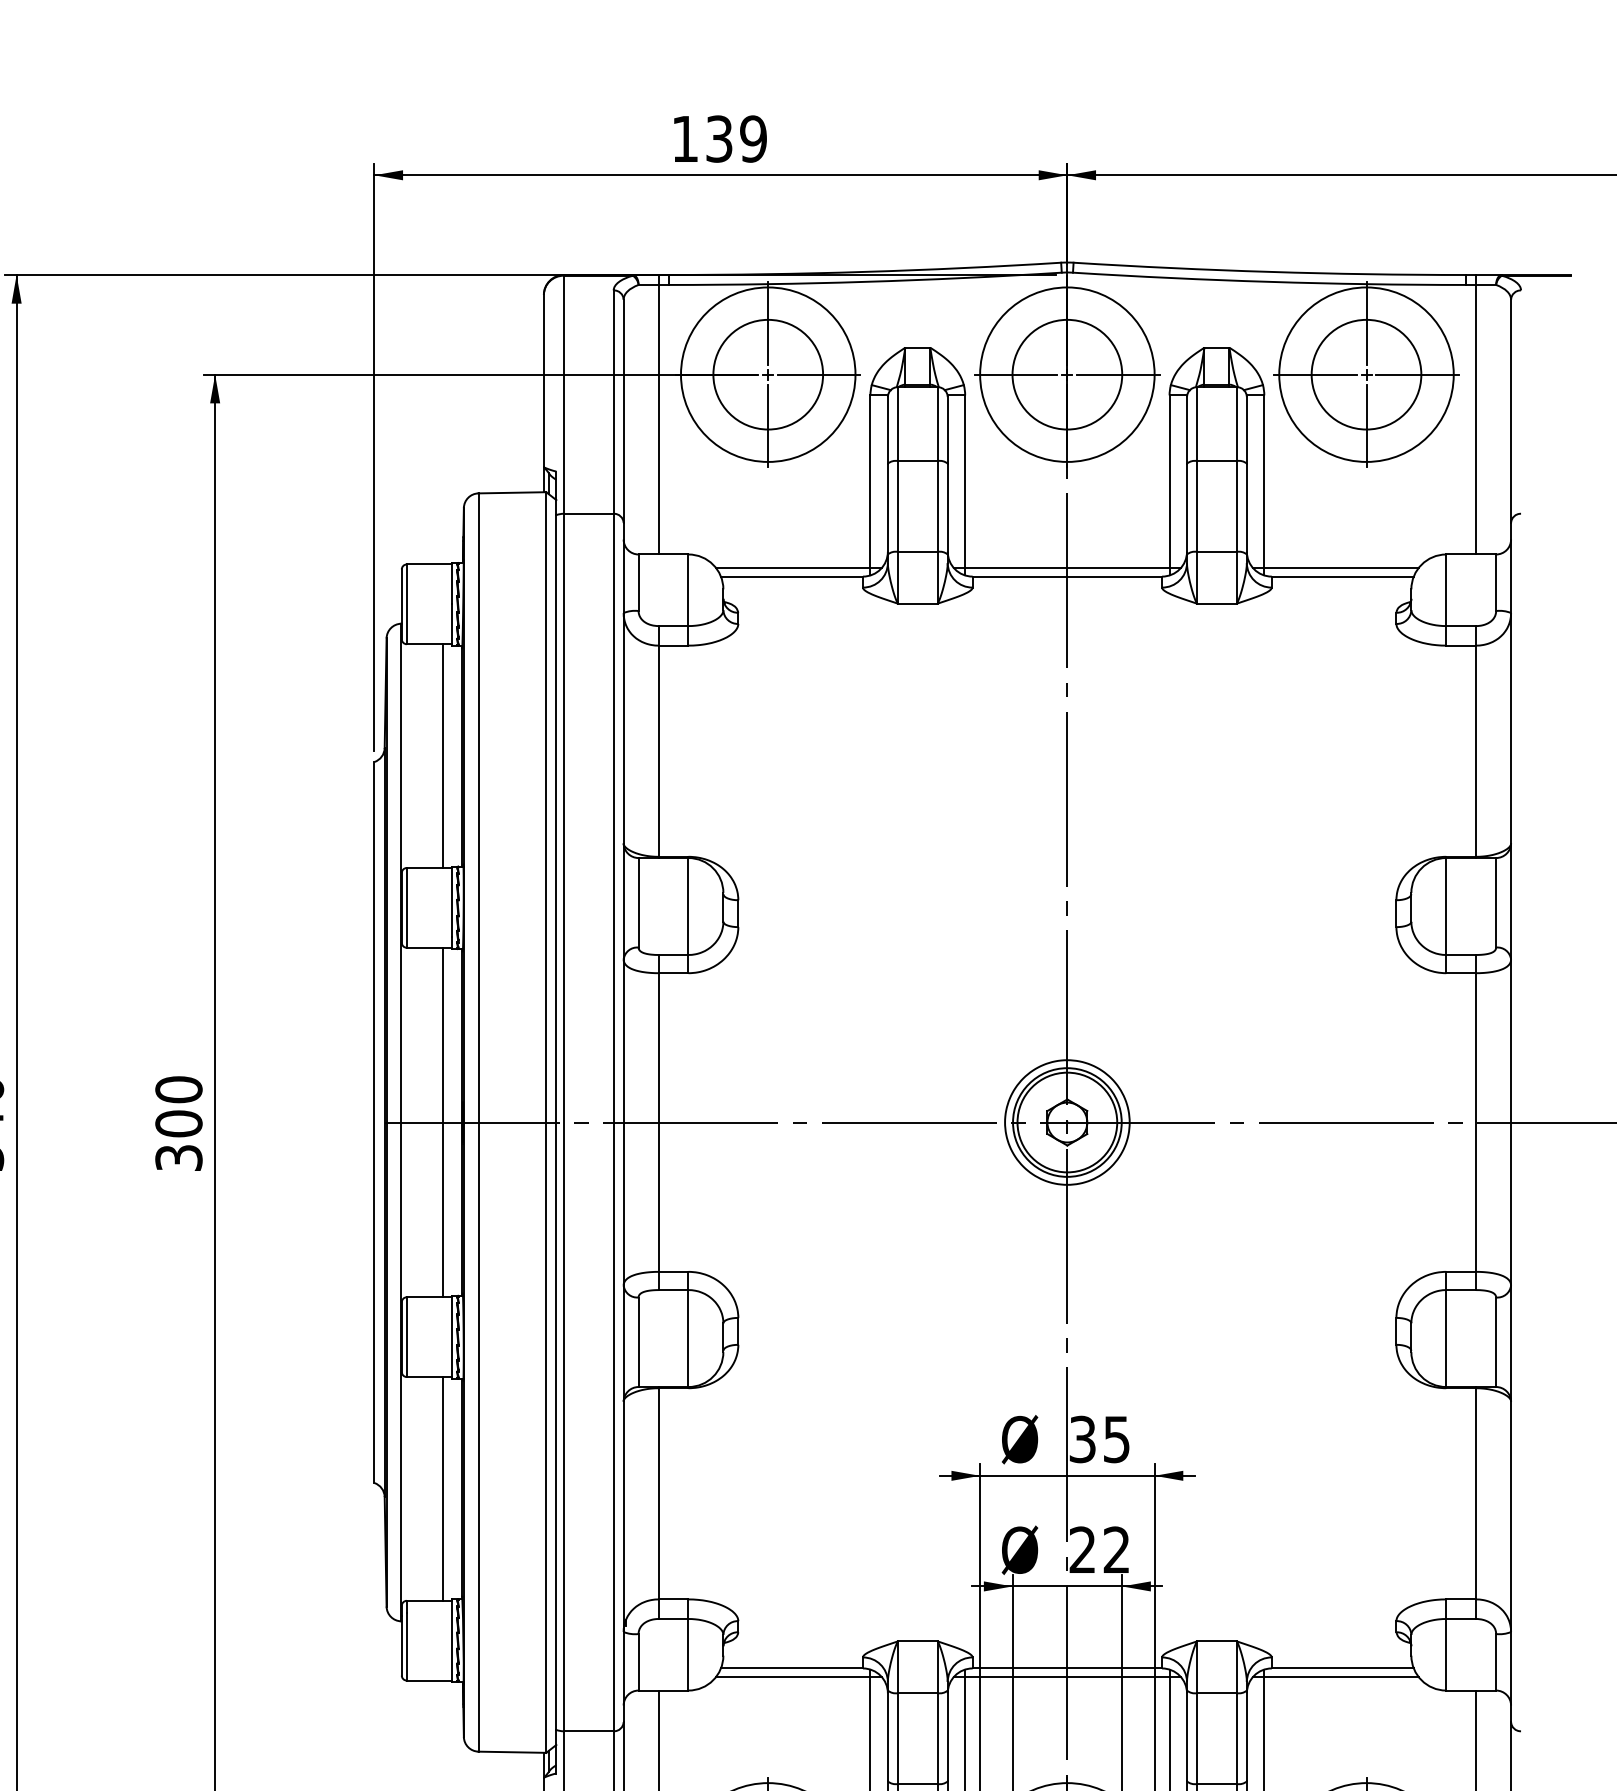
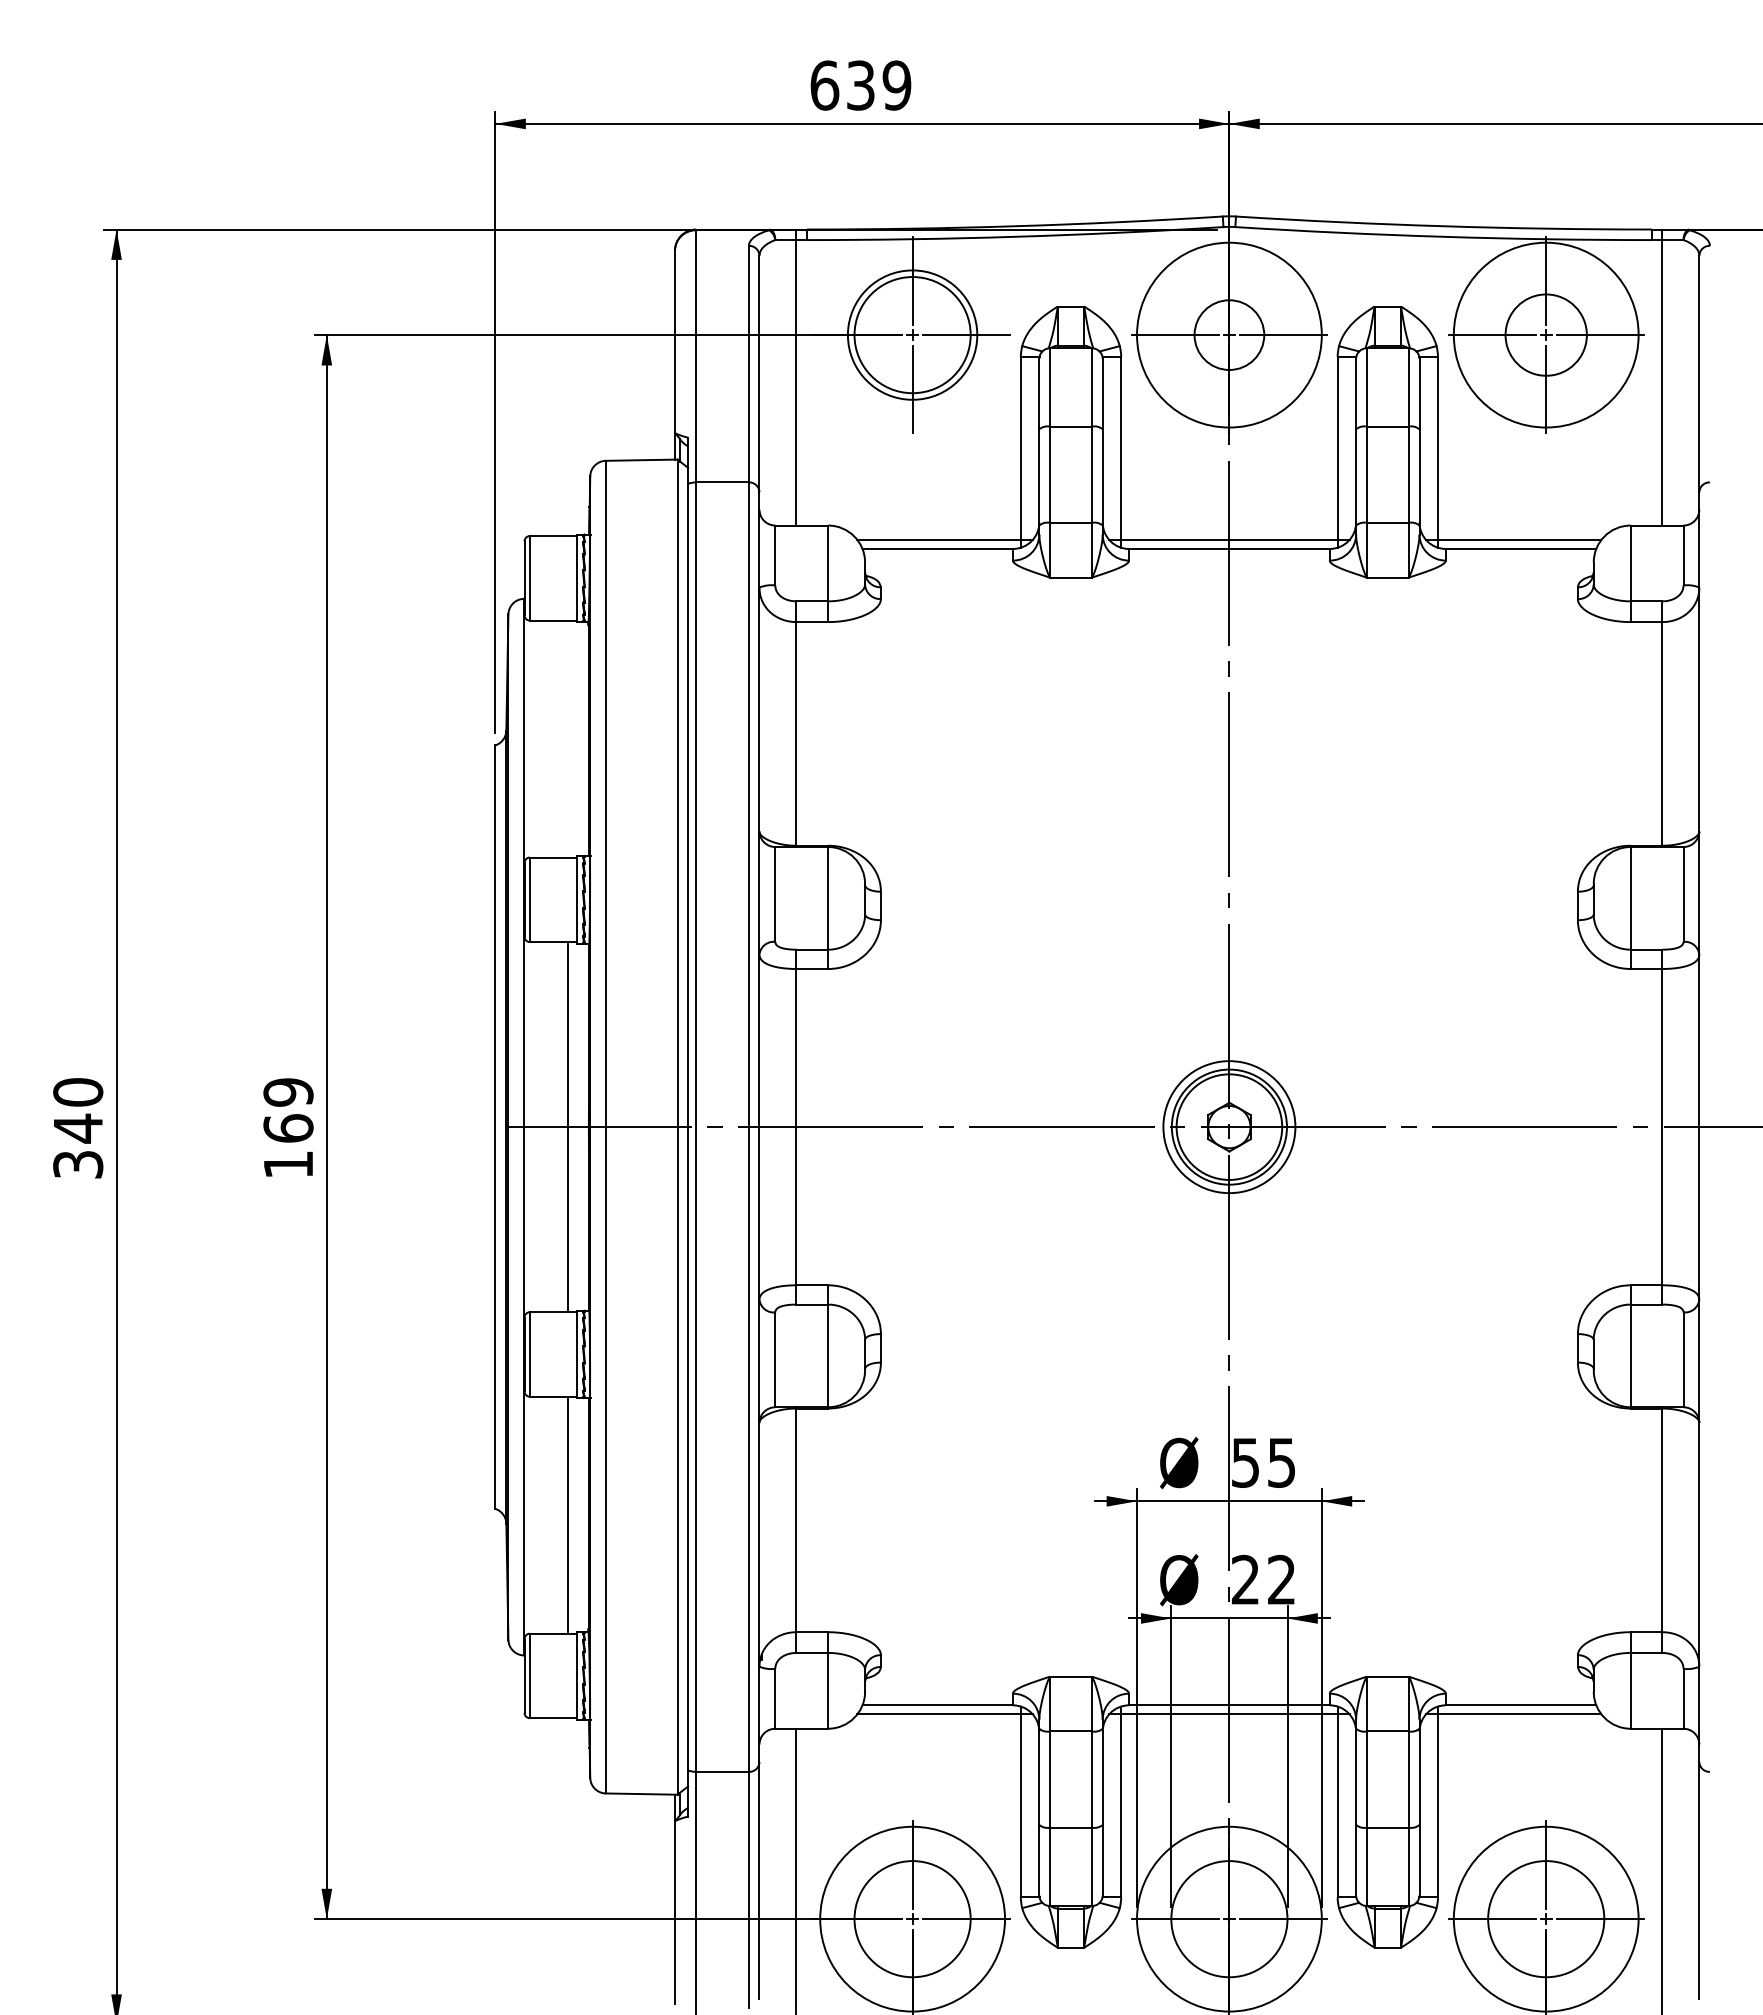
text: (685, 139) -> (824, 85), 139 -> 639
circle: (768, 374) -> (912, 334), size x0.7
circle: (1067, 375) -> (1229, 335), size x0.6
circle: (1366, 375) -> (1546, 335), size x0.7
line: (442, 755) -> (567, 738), removed
text: (178, 1123) -> (288, 1128), 300 -> 169
text: (1082, 1439) -> (1245, 1462), 35 -> 55

